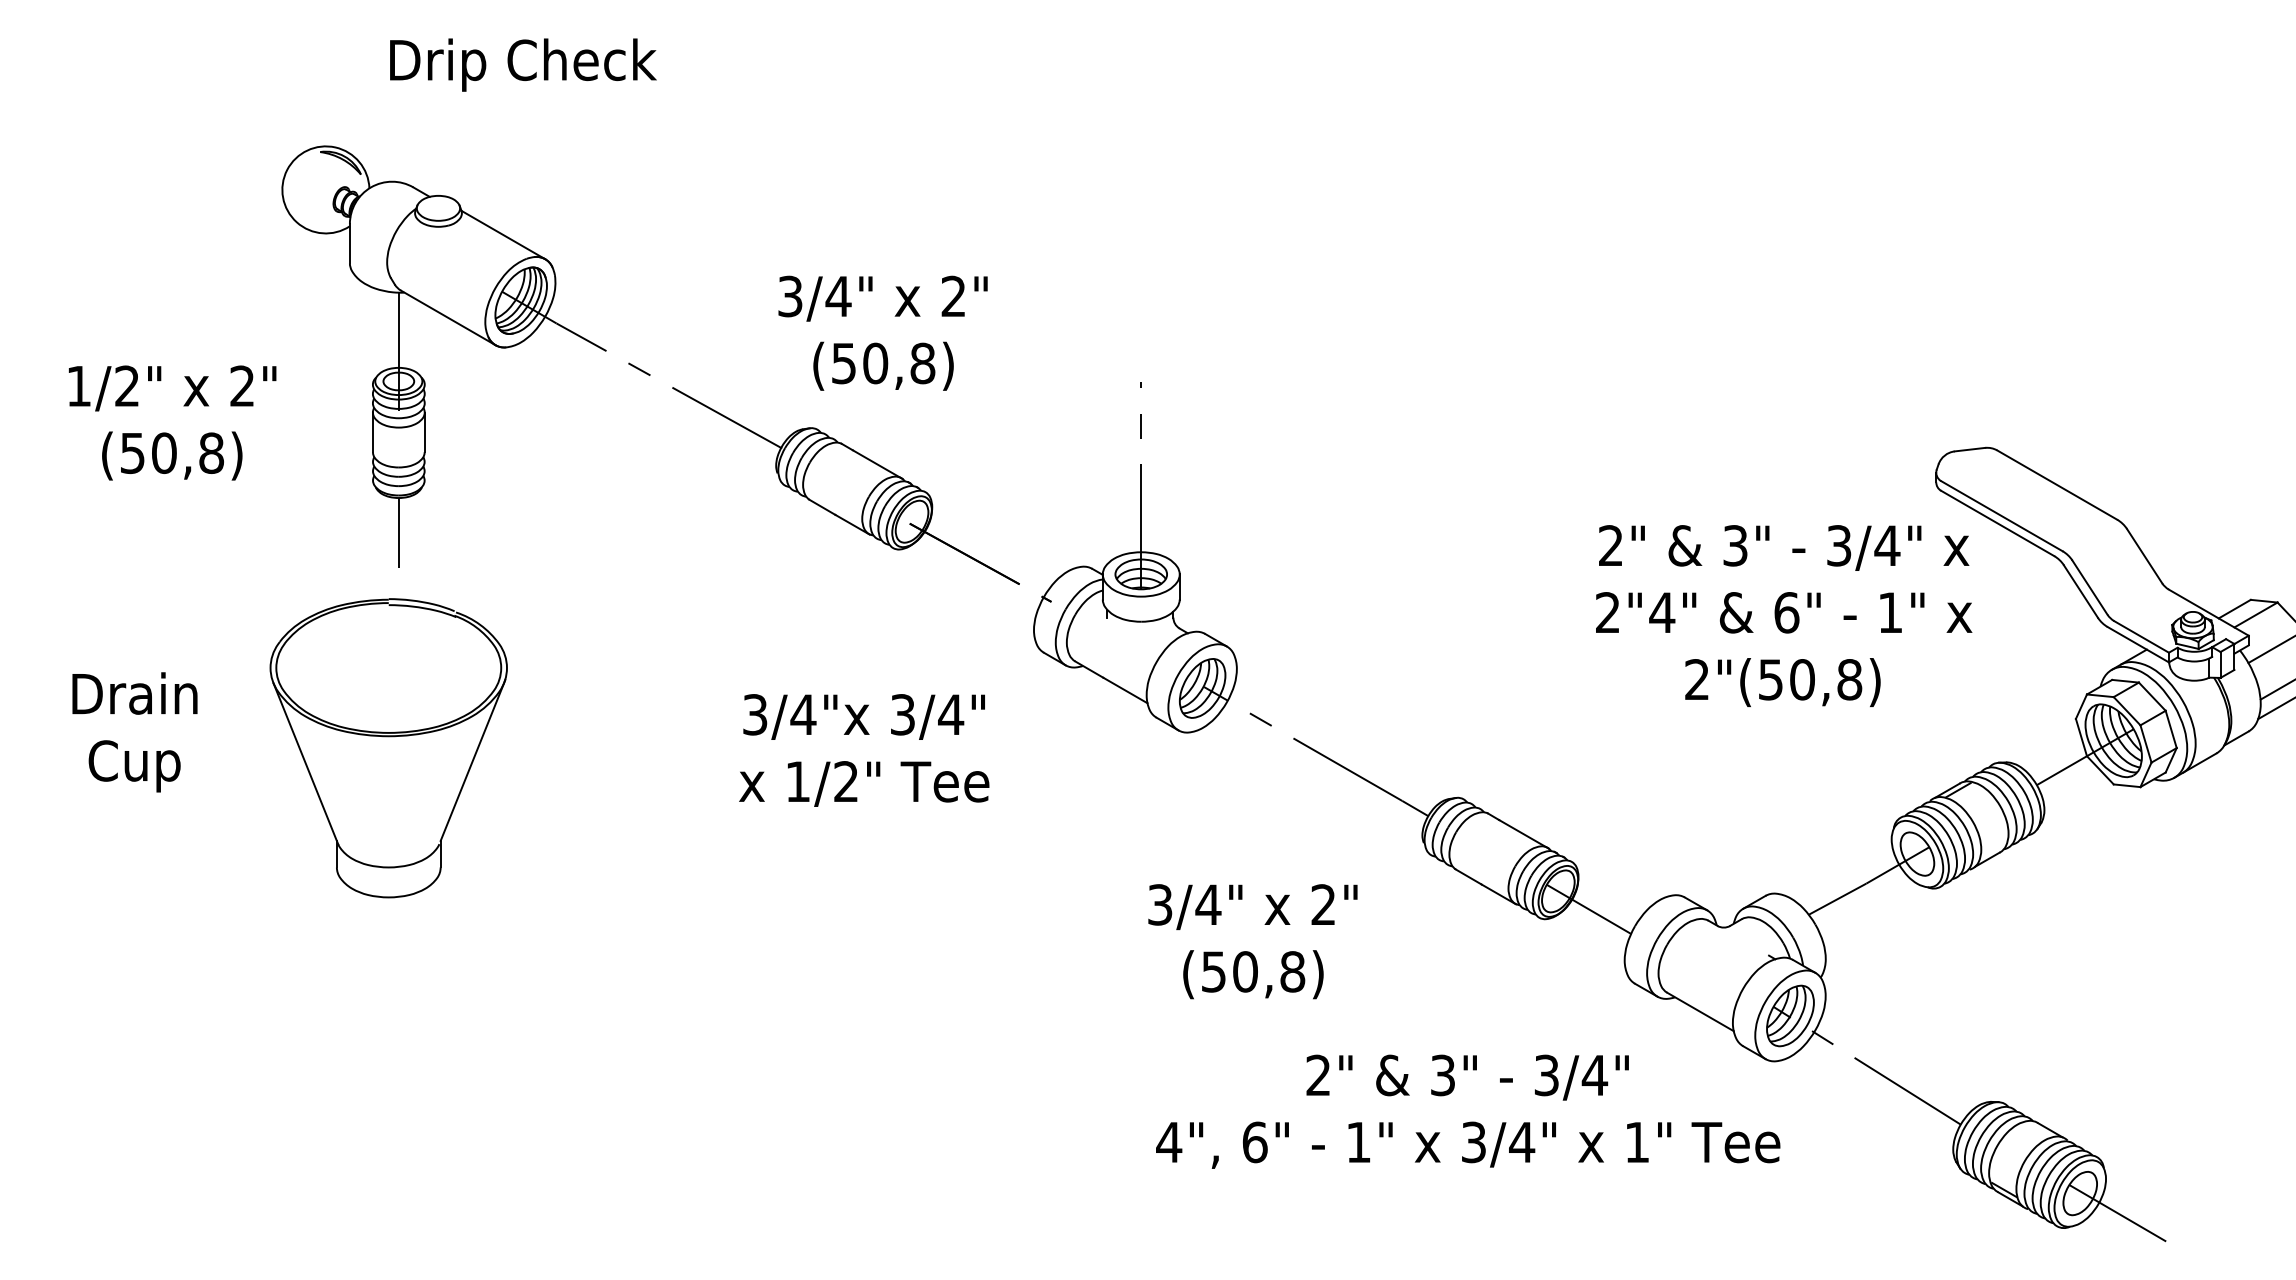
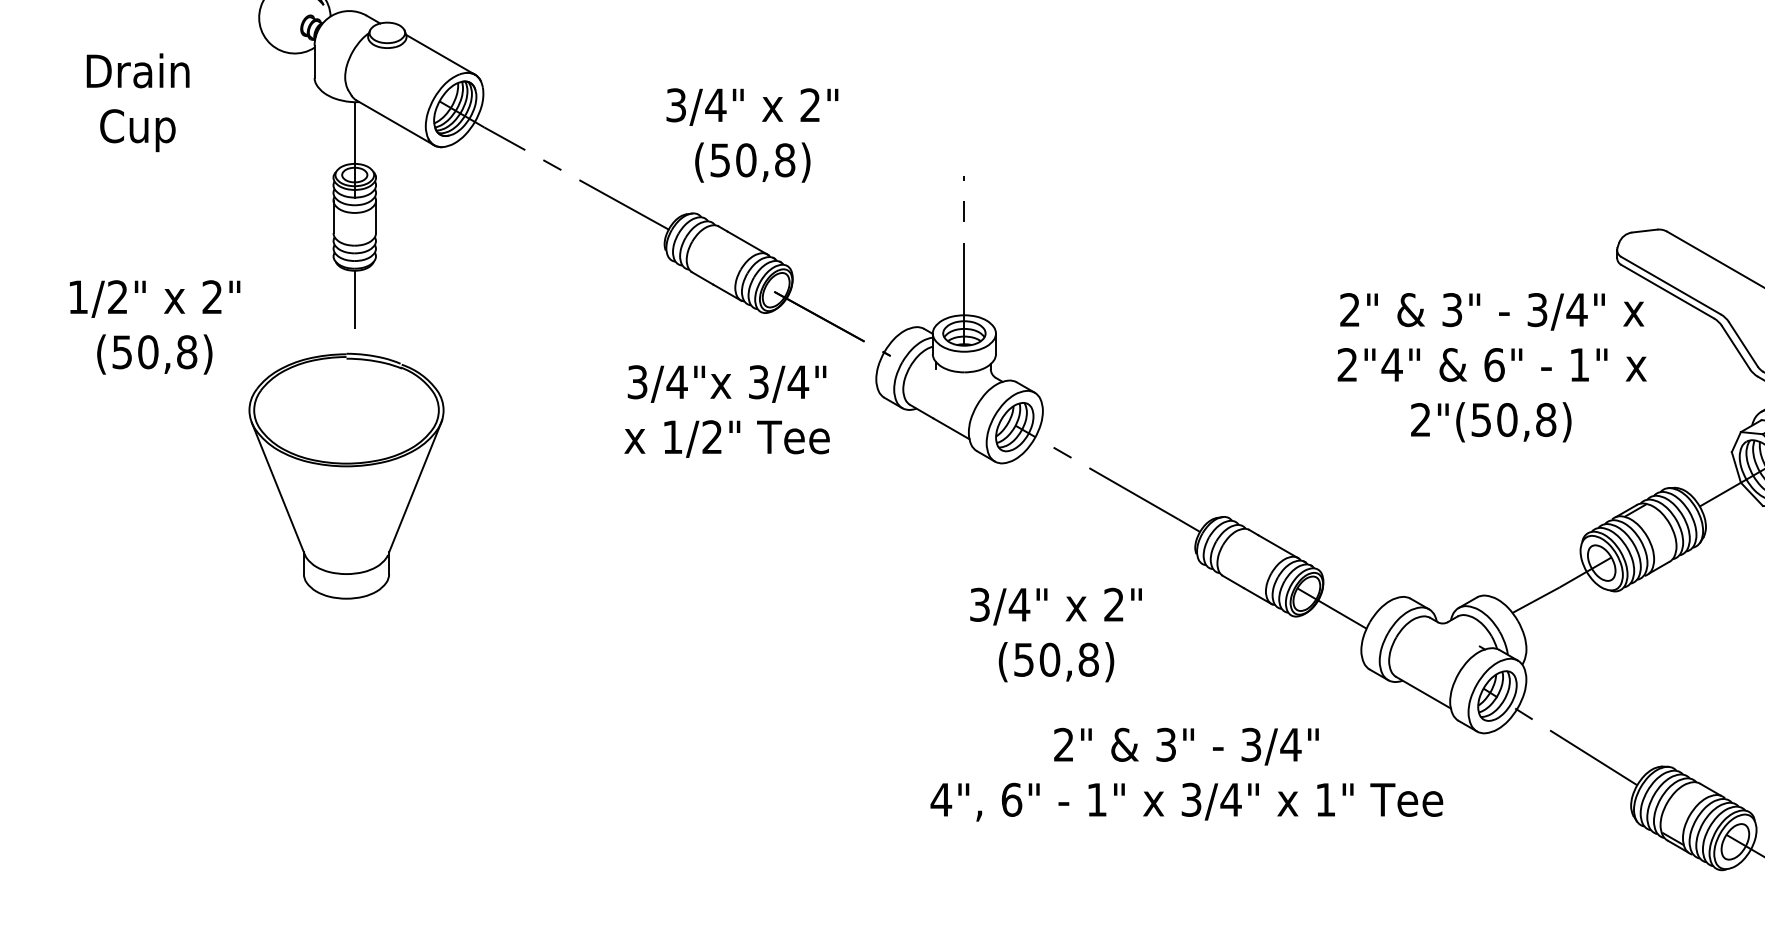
text: (172, 422) -> (154, 326), moved
text: (134, 732) -> (137, 102), moved
text: (864, 750) -> (727, 411), moved
text: (1468, 1111) -> (1187, 774), moved

